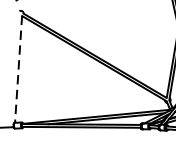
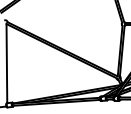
line: (18, 69) -> (6, 63), dashed -> solid

